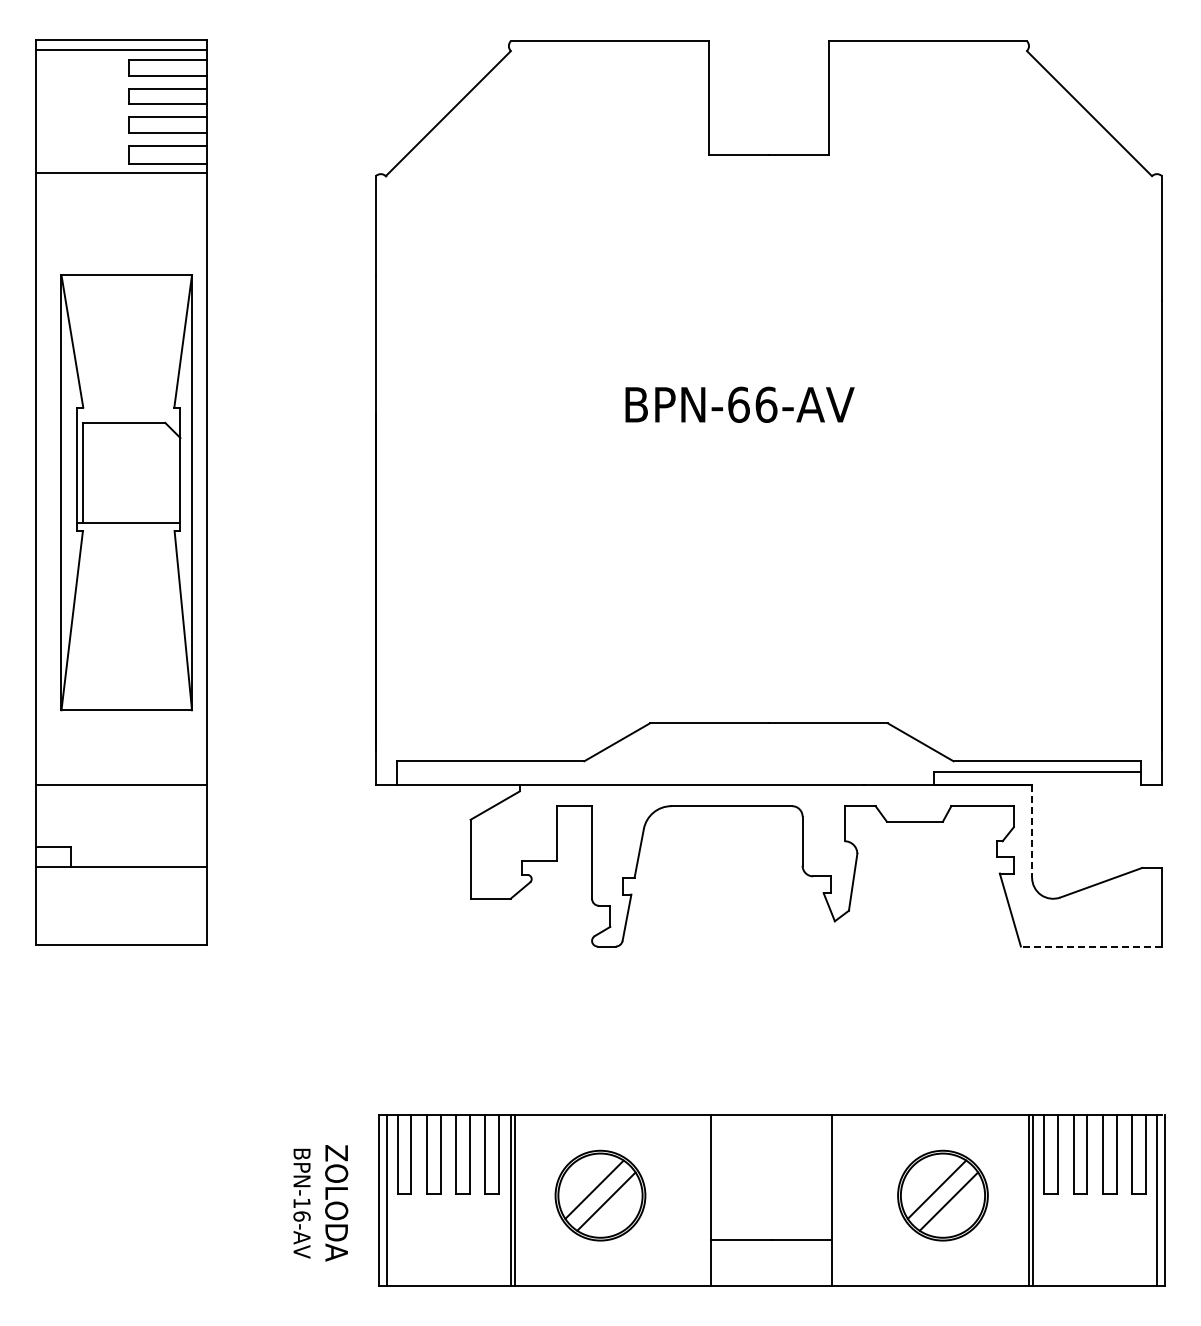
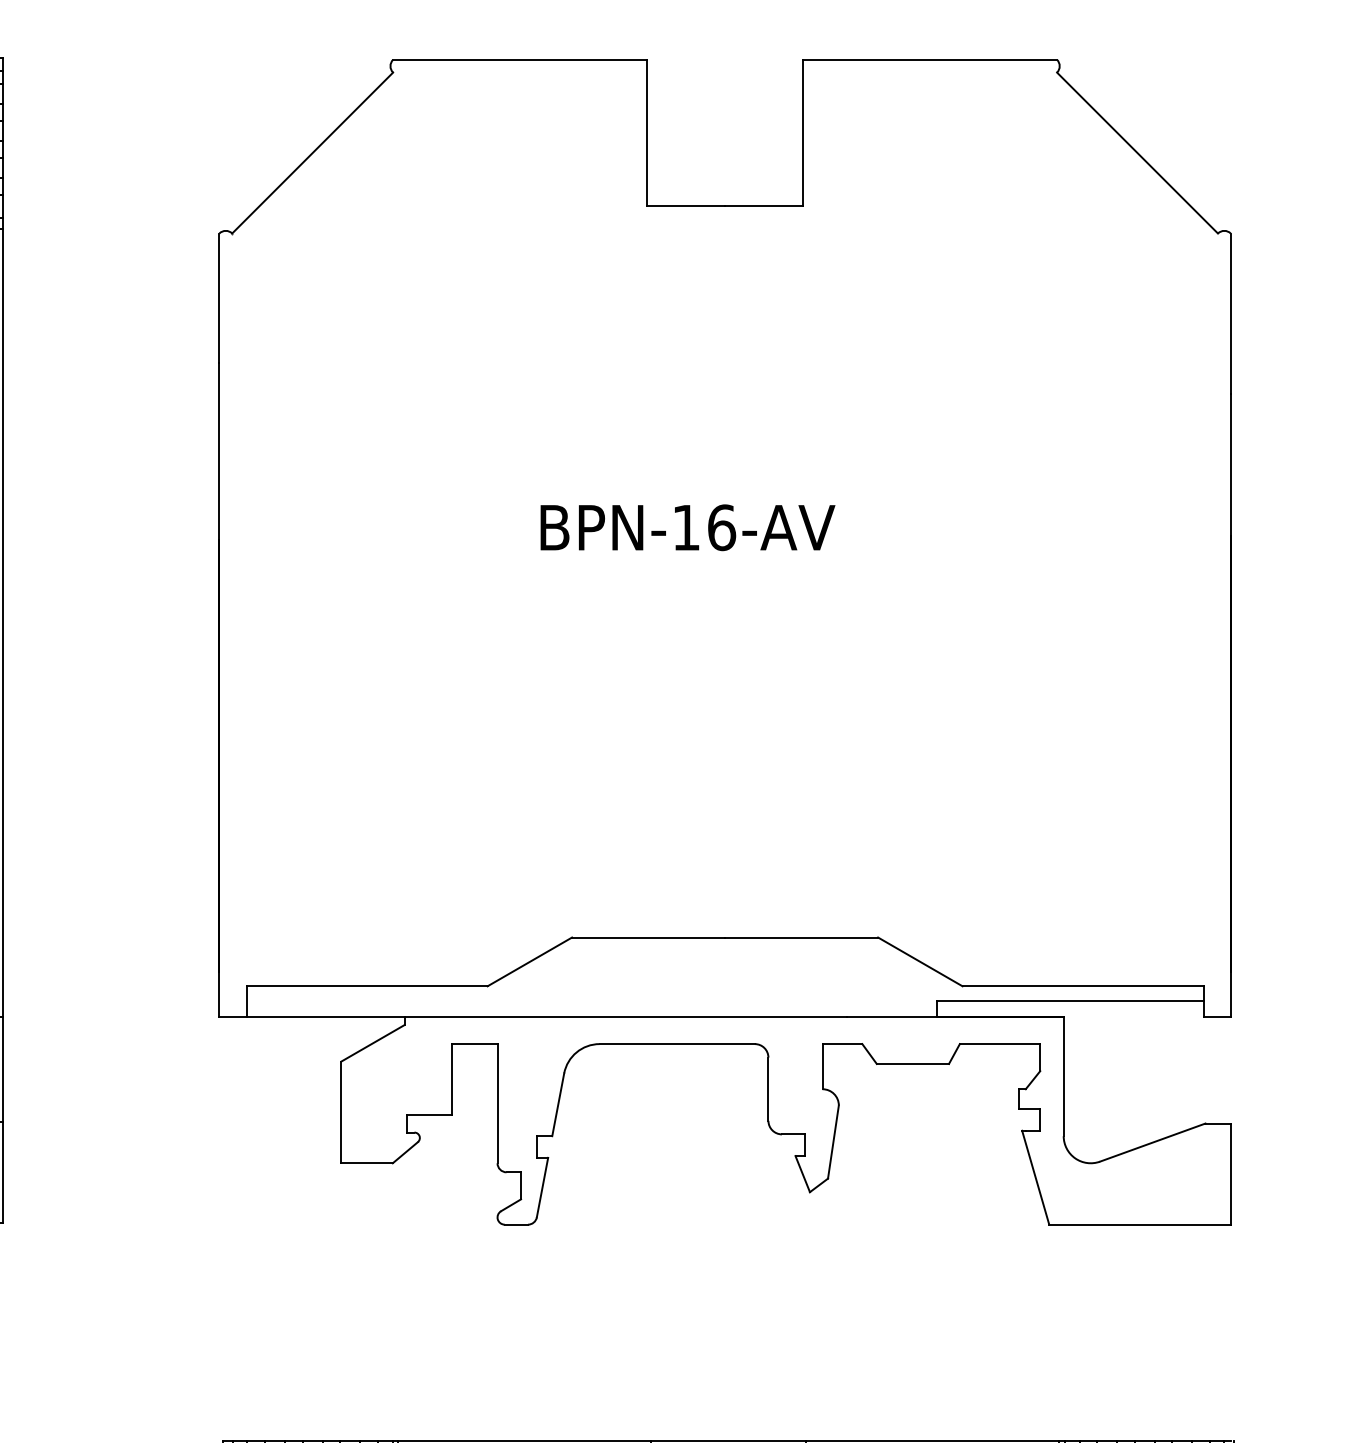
text: (738, 404) -> (685, 527), BPN-66-AV -> BPN-16-AV
line: (1032, 831) -> (1064, 1076), dashed -> solid
line: (1091, 946) -> (1140, 1224), dashed -> solid

